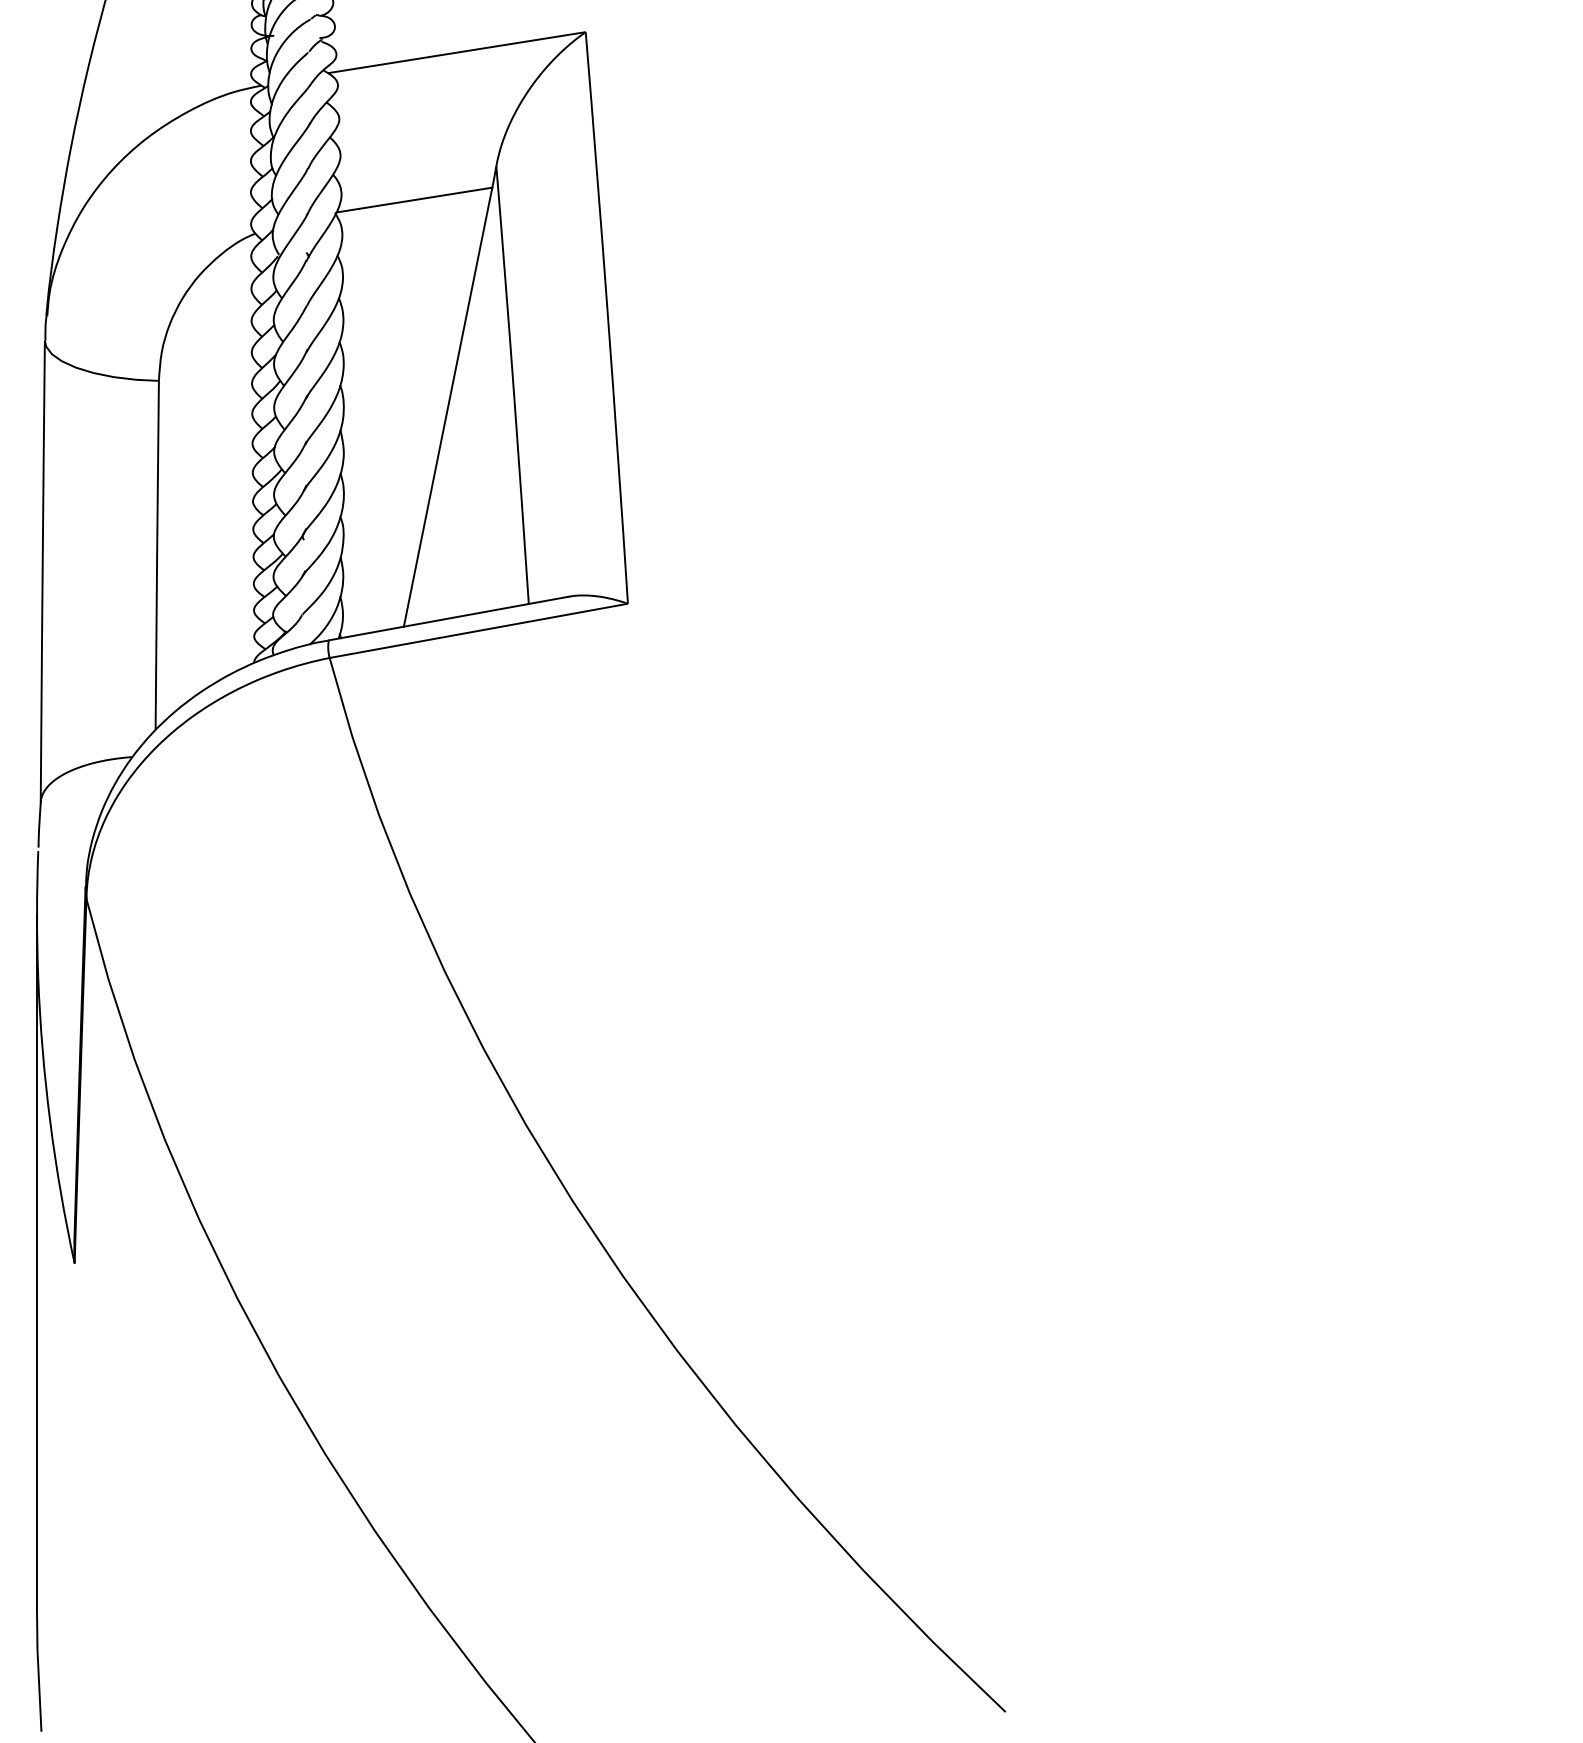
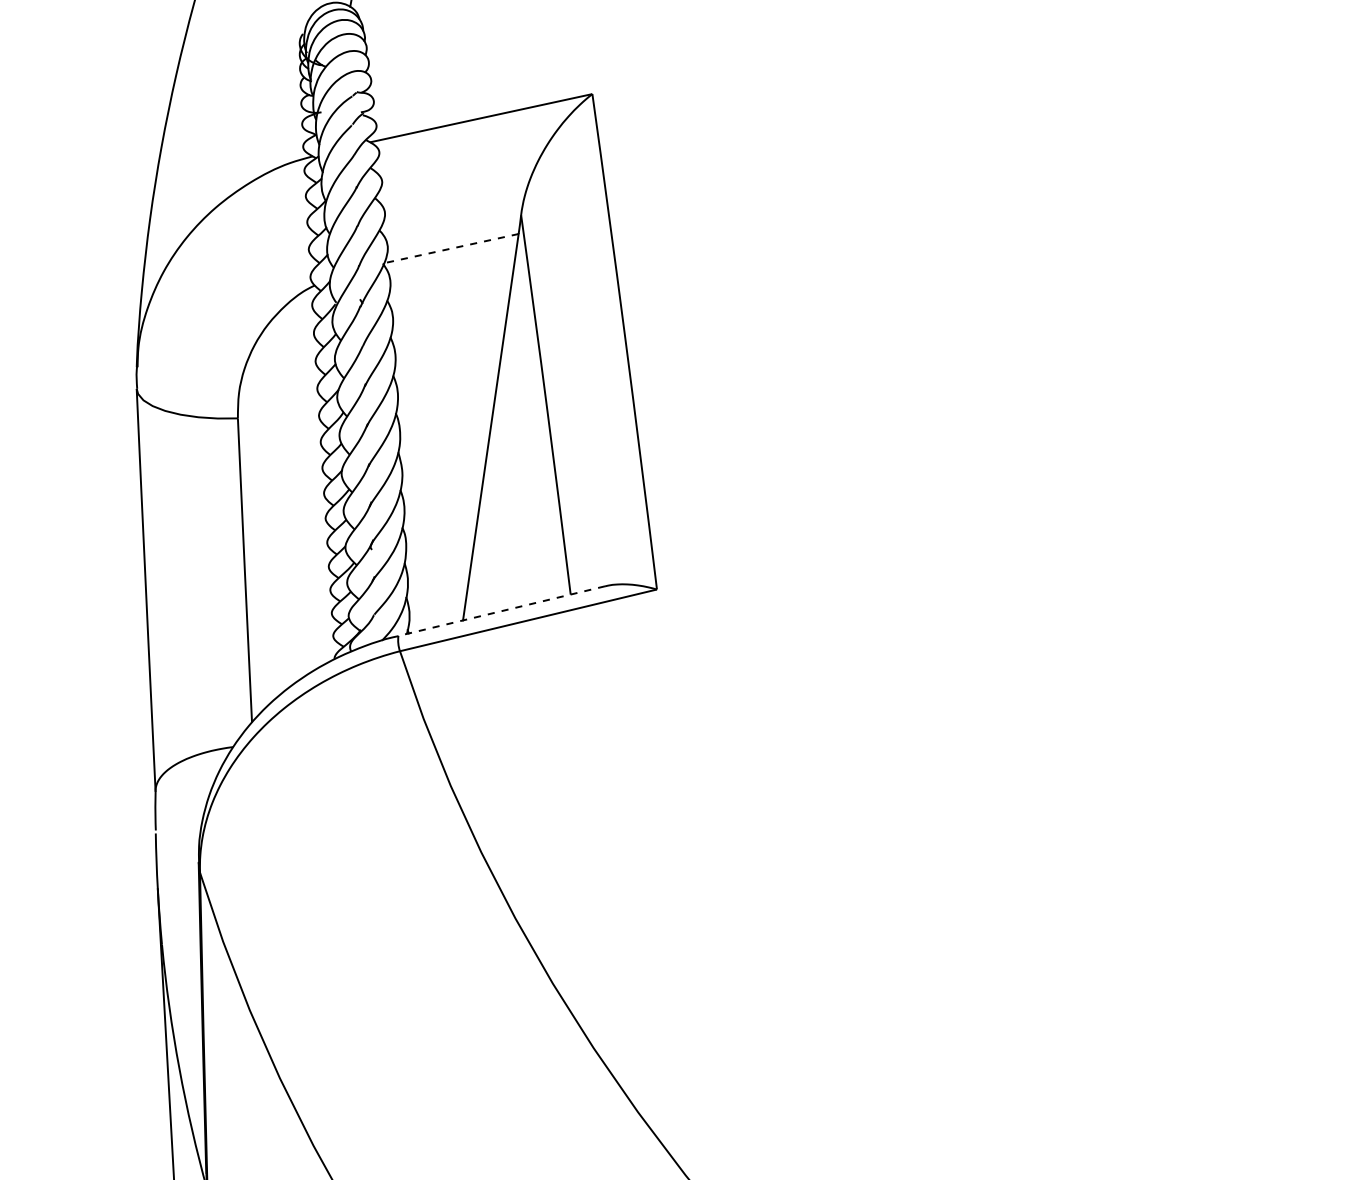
line: (414, 200) -> (451, 248), solid -> dashed
line: (448, 618) -> (501, 611), solid -> dashed

